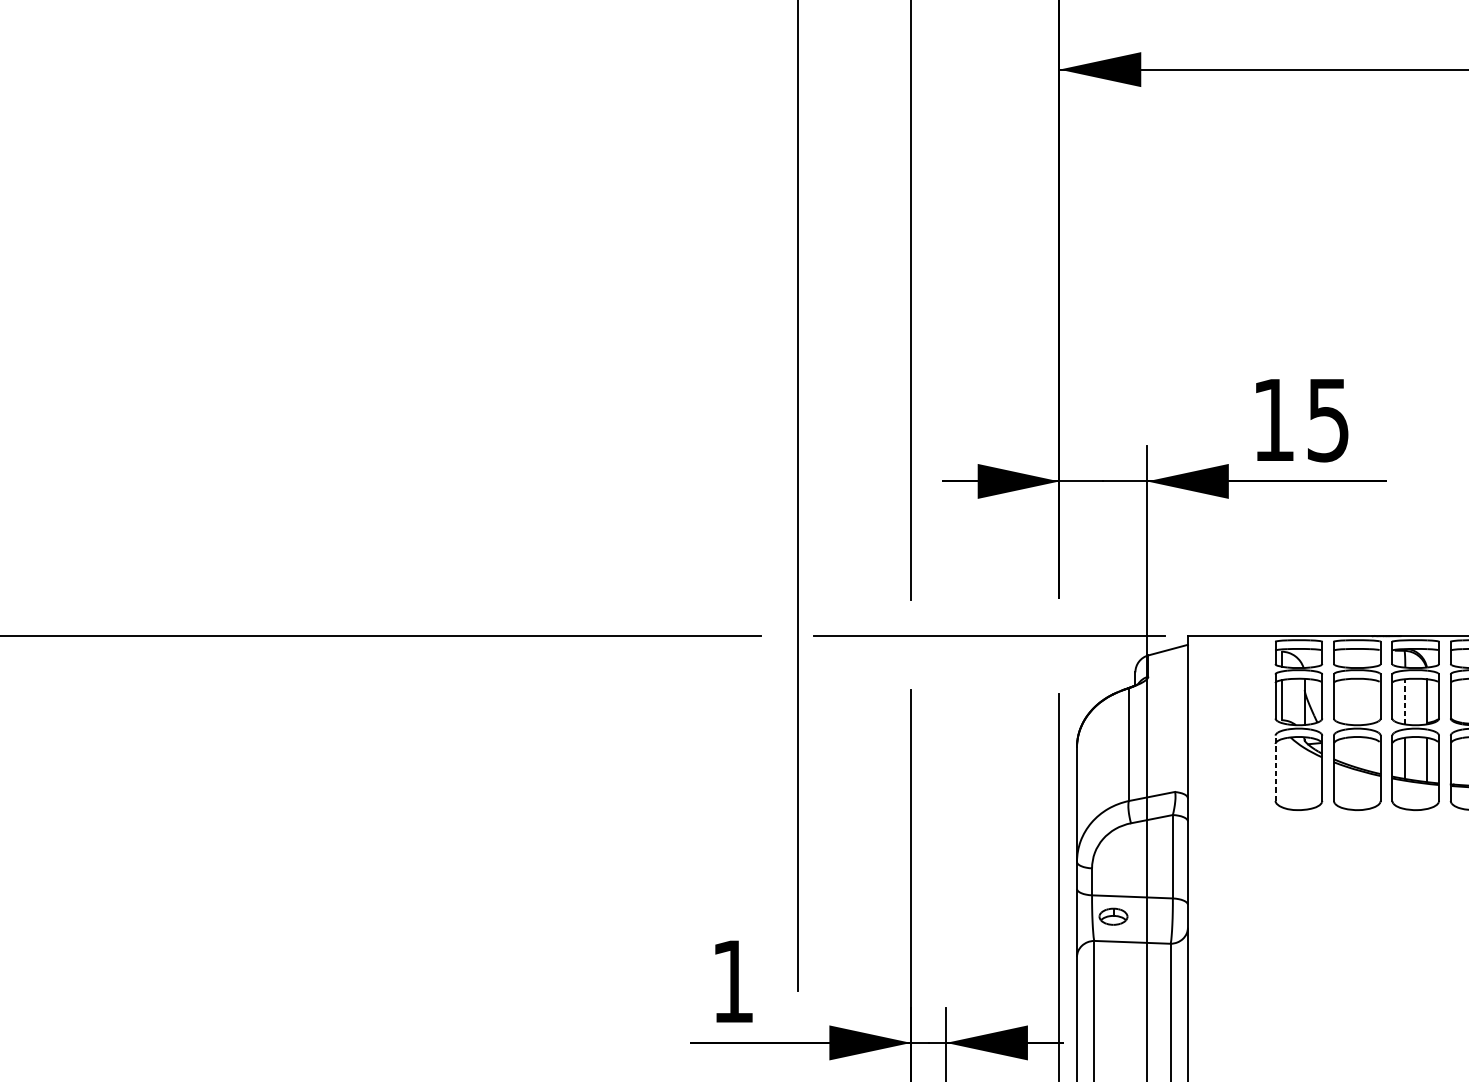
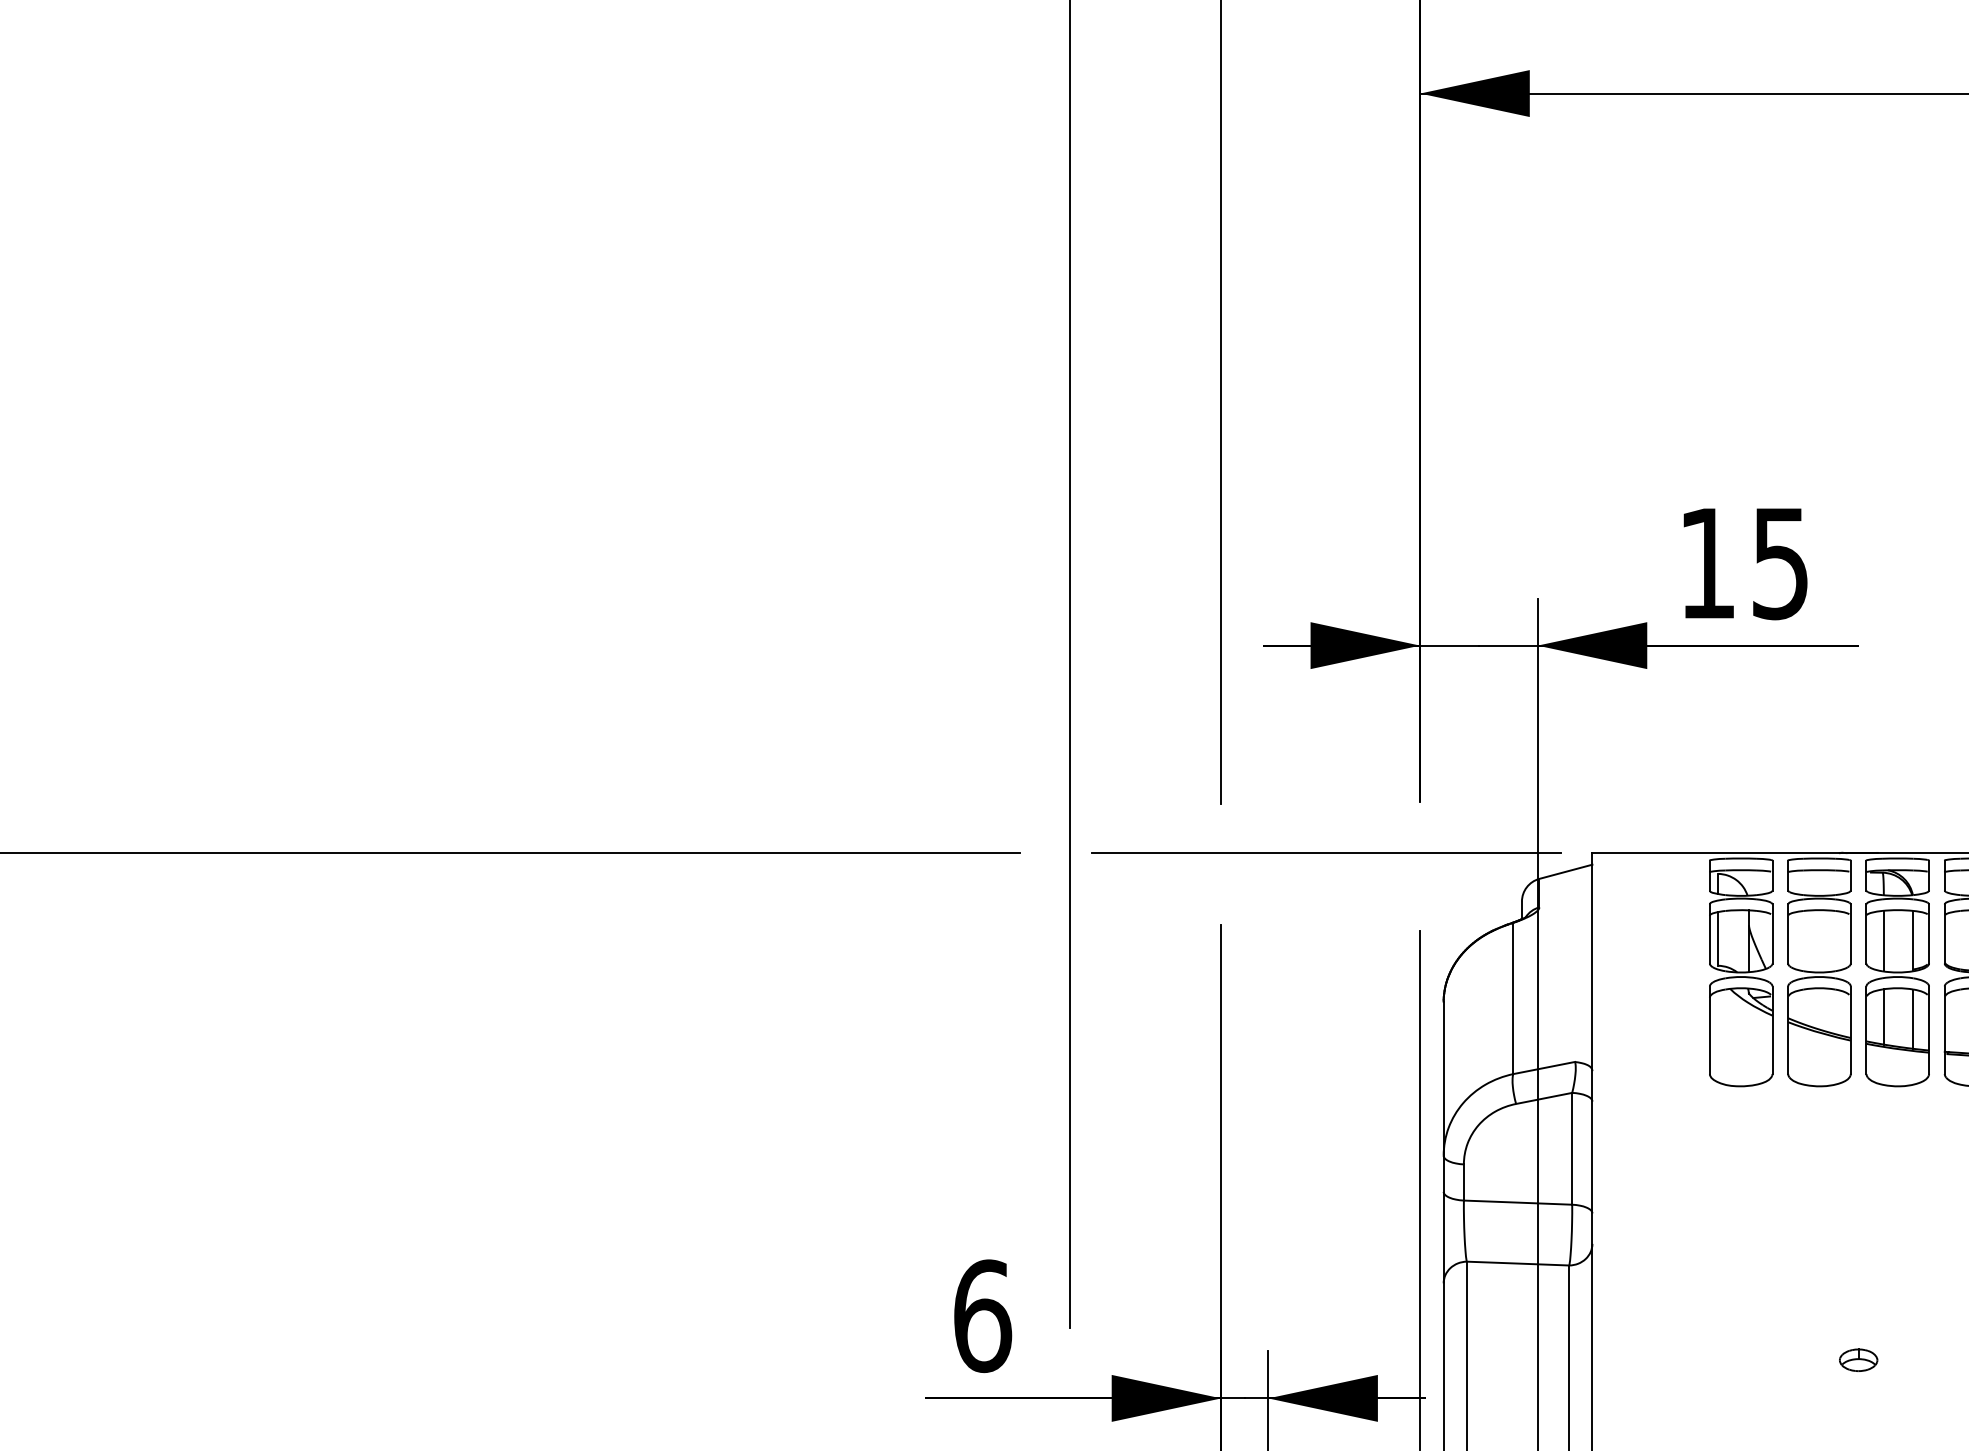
line: (1405, 701) -> (1883, 940), dashed -> solid
line: (1275, 768) -> (1709, 1030), dashed -> solid
part: (1113, 916) -> (1858, 1359), moved
text: (733, 981) -> (983, 1316), 1 -> 6

